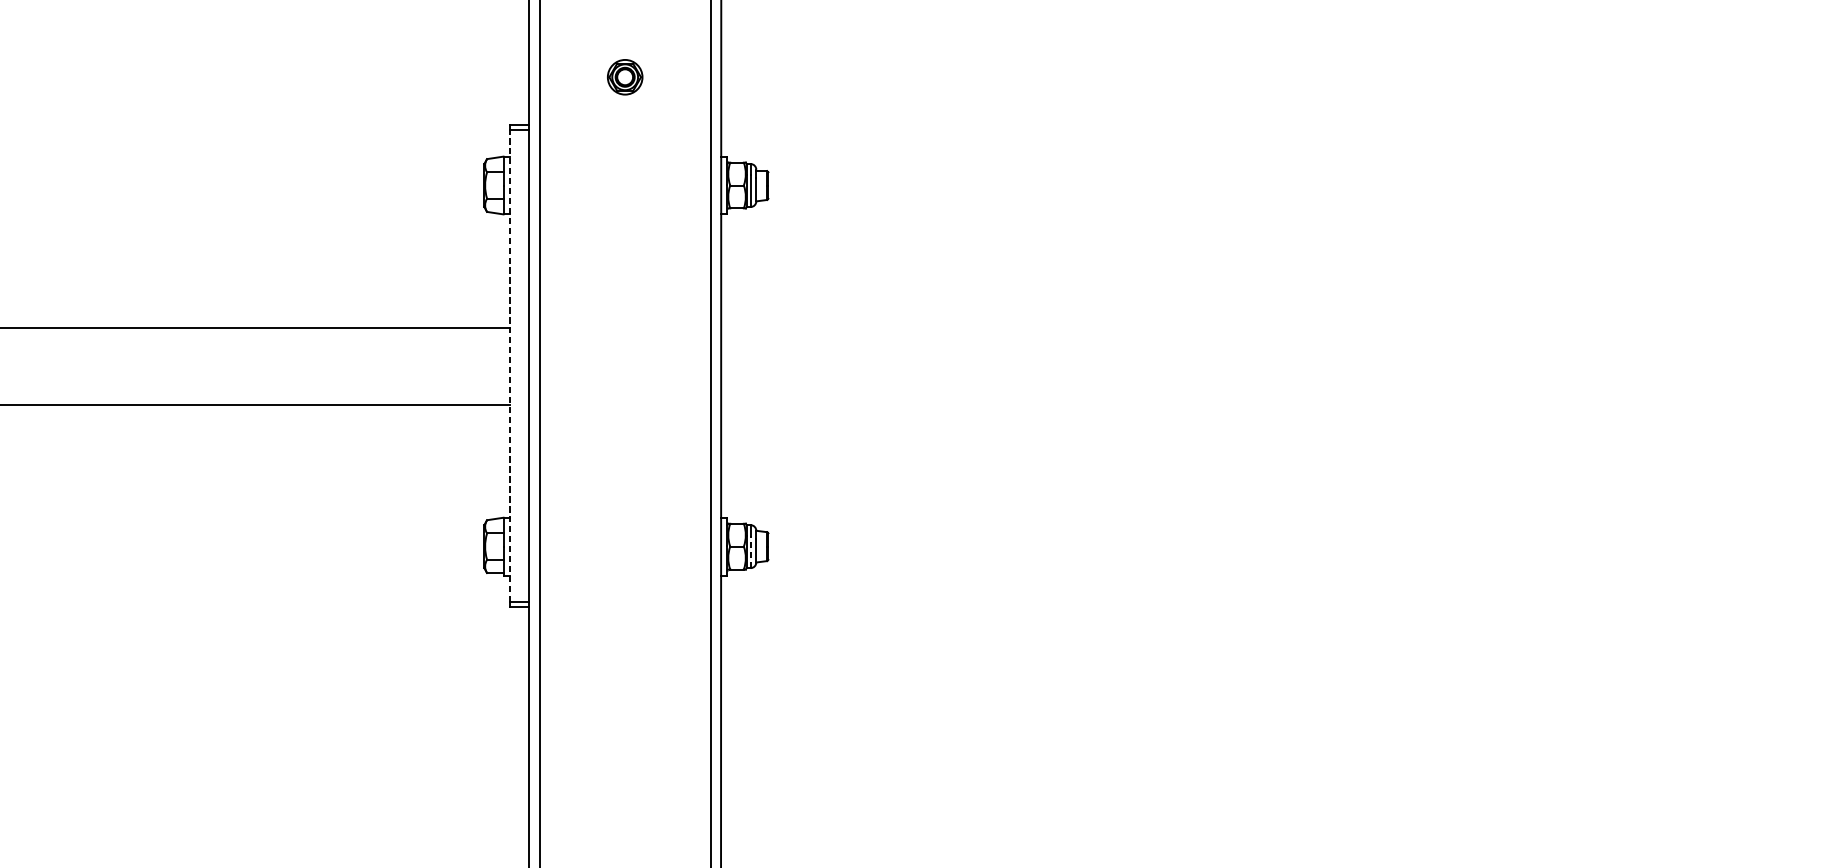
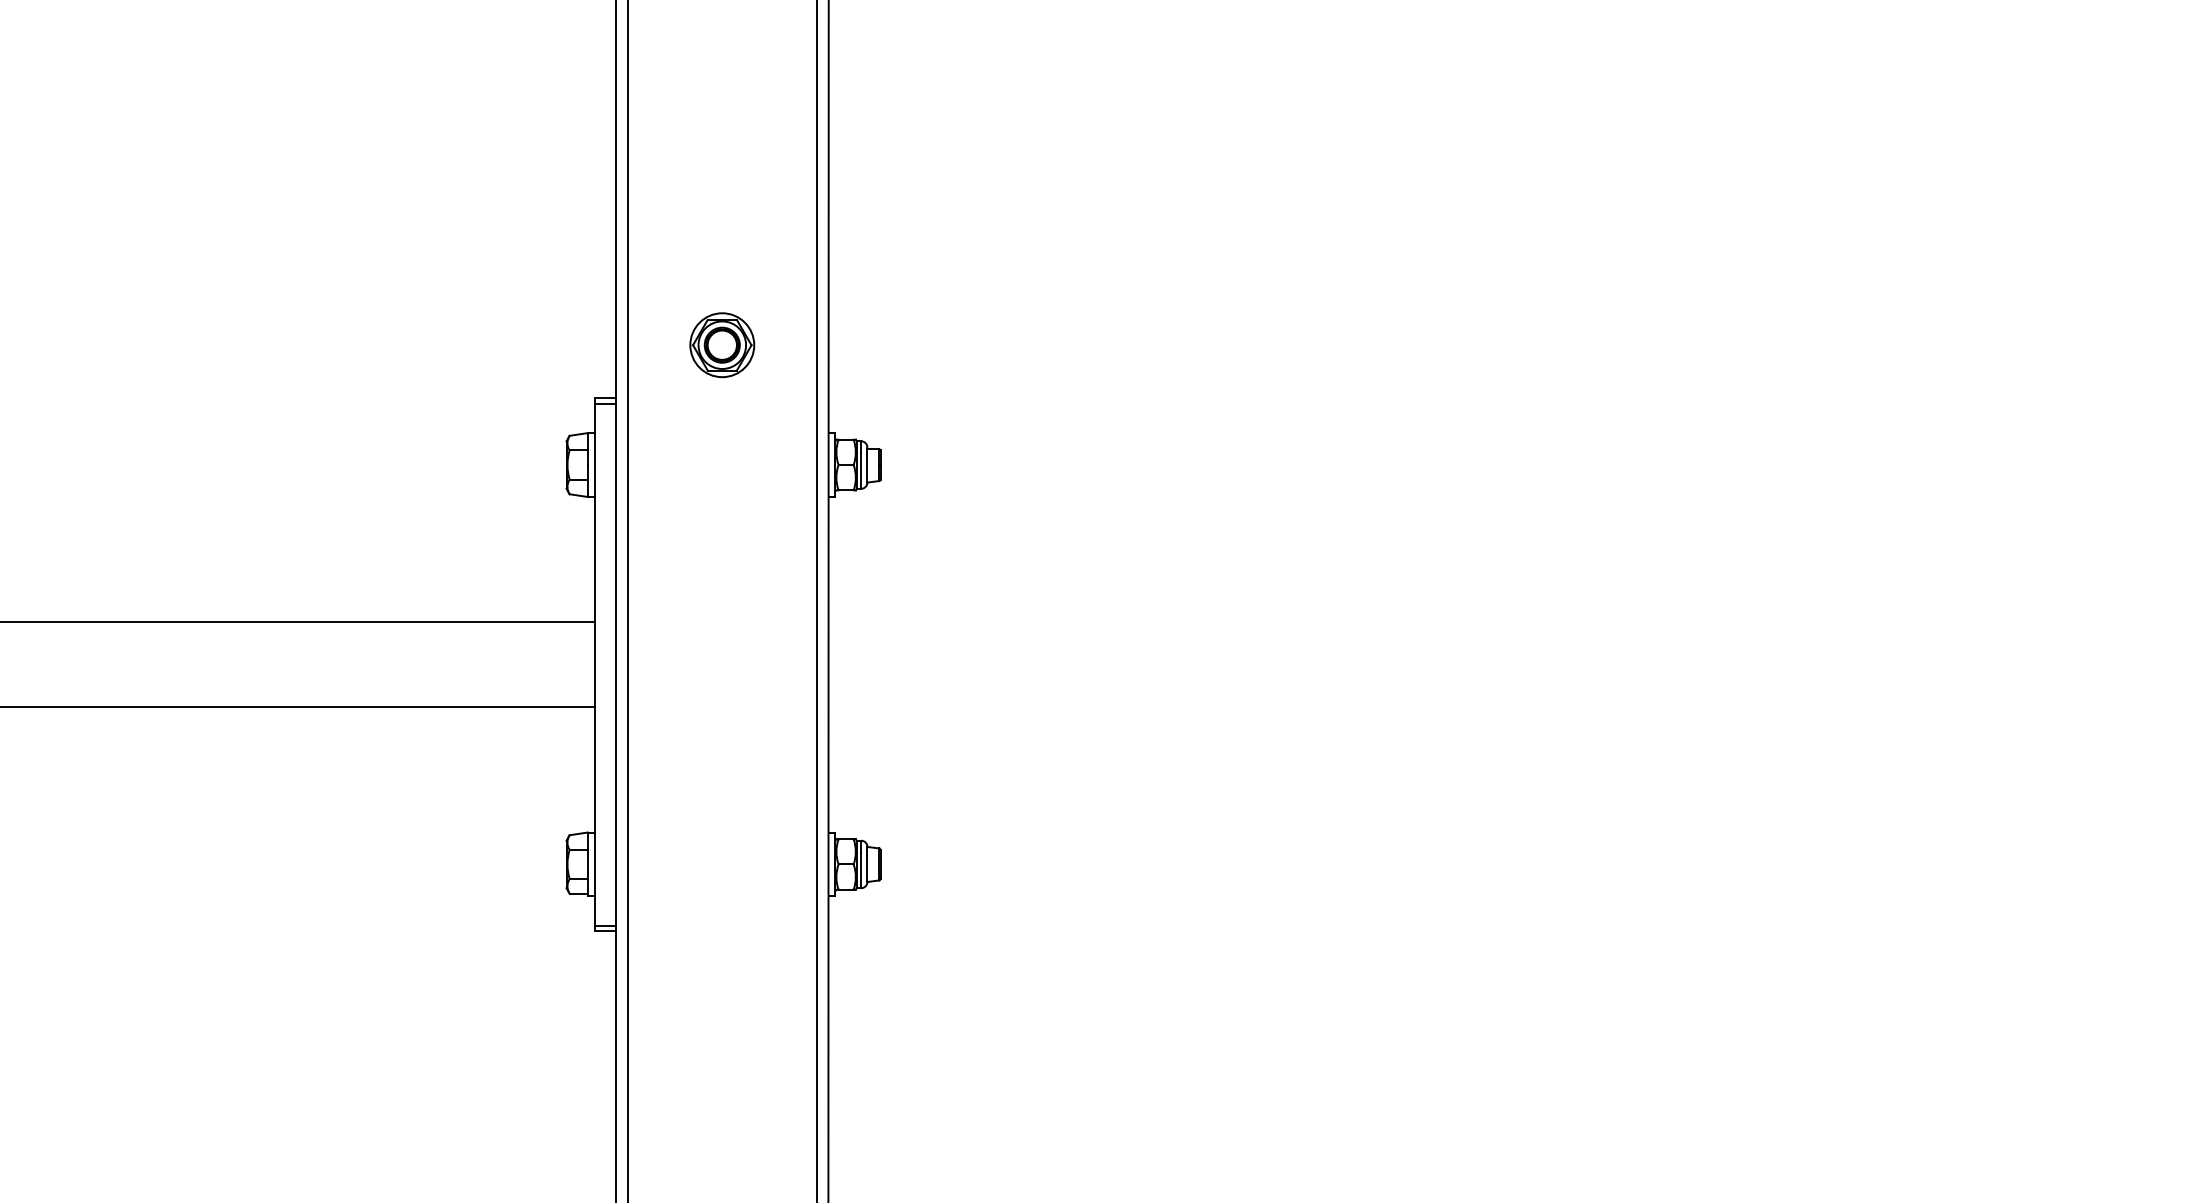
part: (625, 77) -> (722, 345), size x1.67
line: (509, 365) -> (594, 664), dashed -> solid
line: (750, 552) -> (861, 870), dashed -> solid

